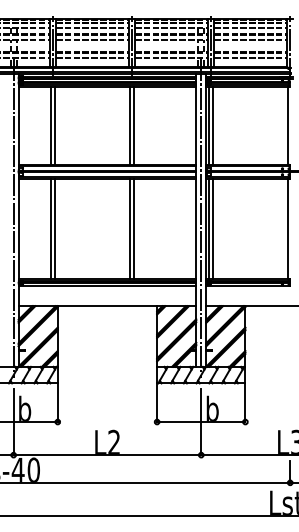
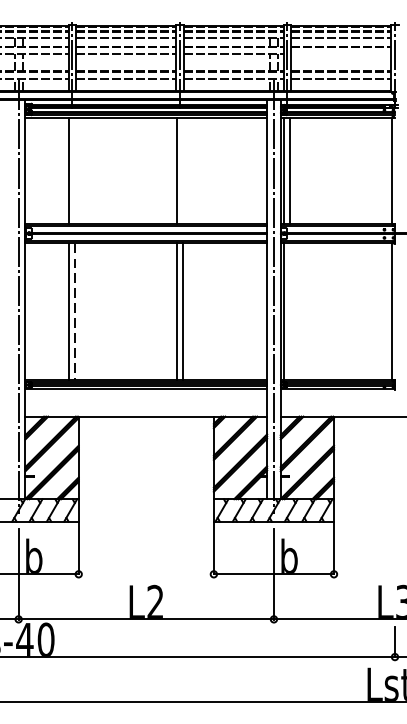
line: (250, 39) -> (340, 53), removed
line: (55, 125) -> (75, 170), removed
line: (134, 125) -> (183, 170), removed
line: (213, 228) -> (290, 310), removed
line: (55, 229) -> (75, 312), solid -> dashed

